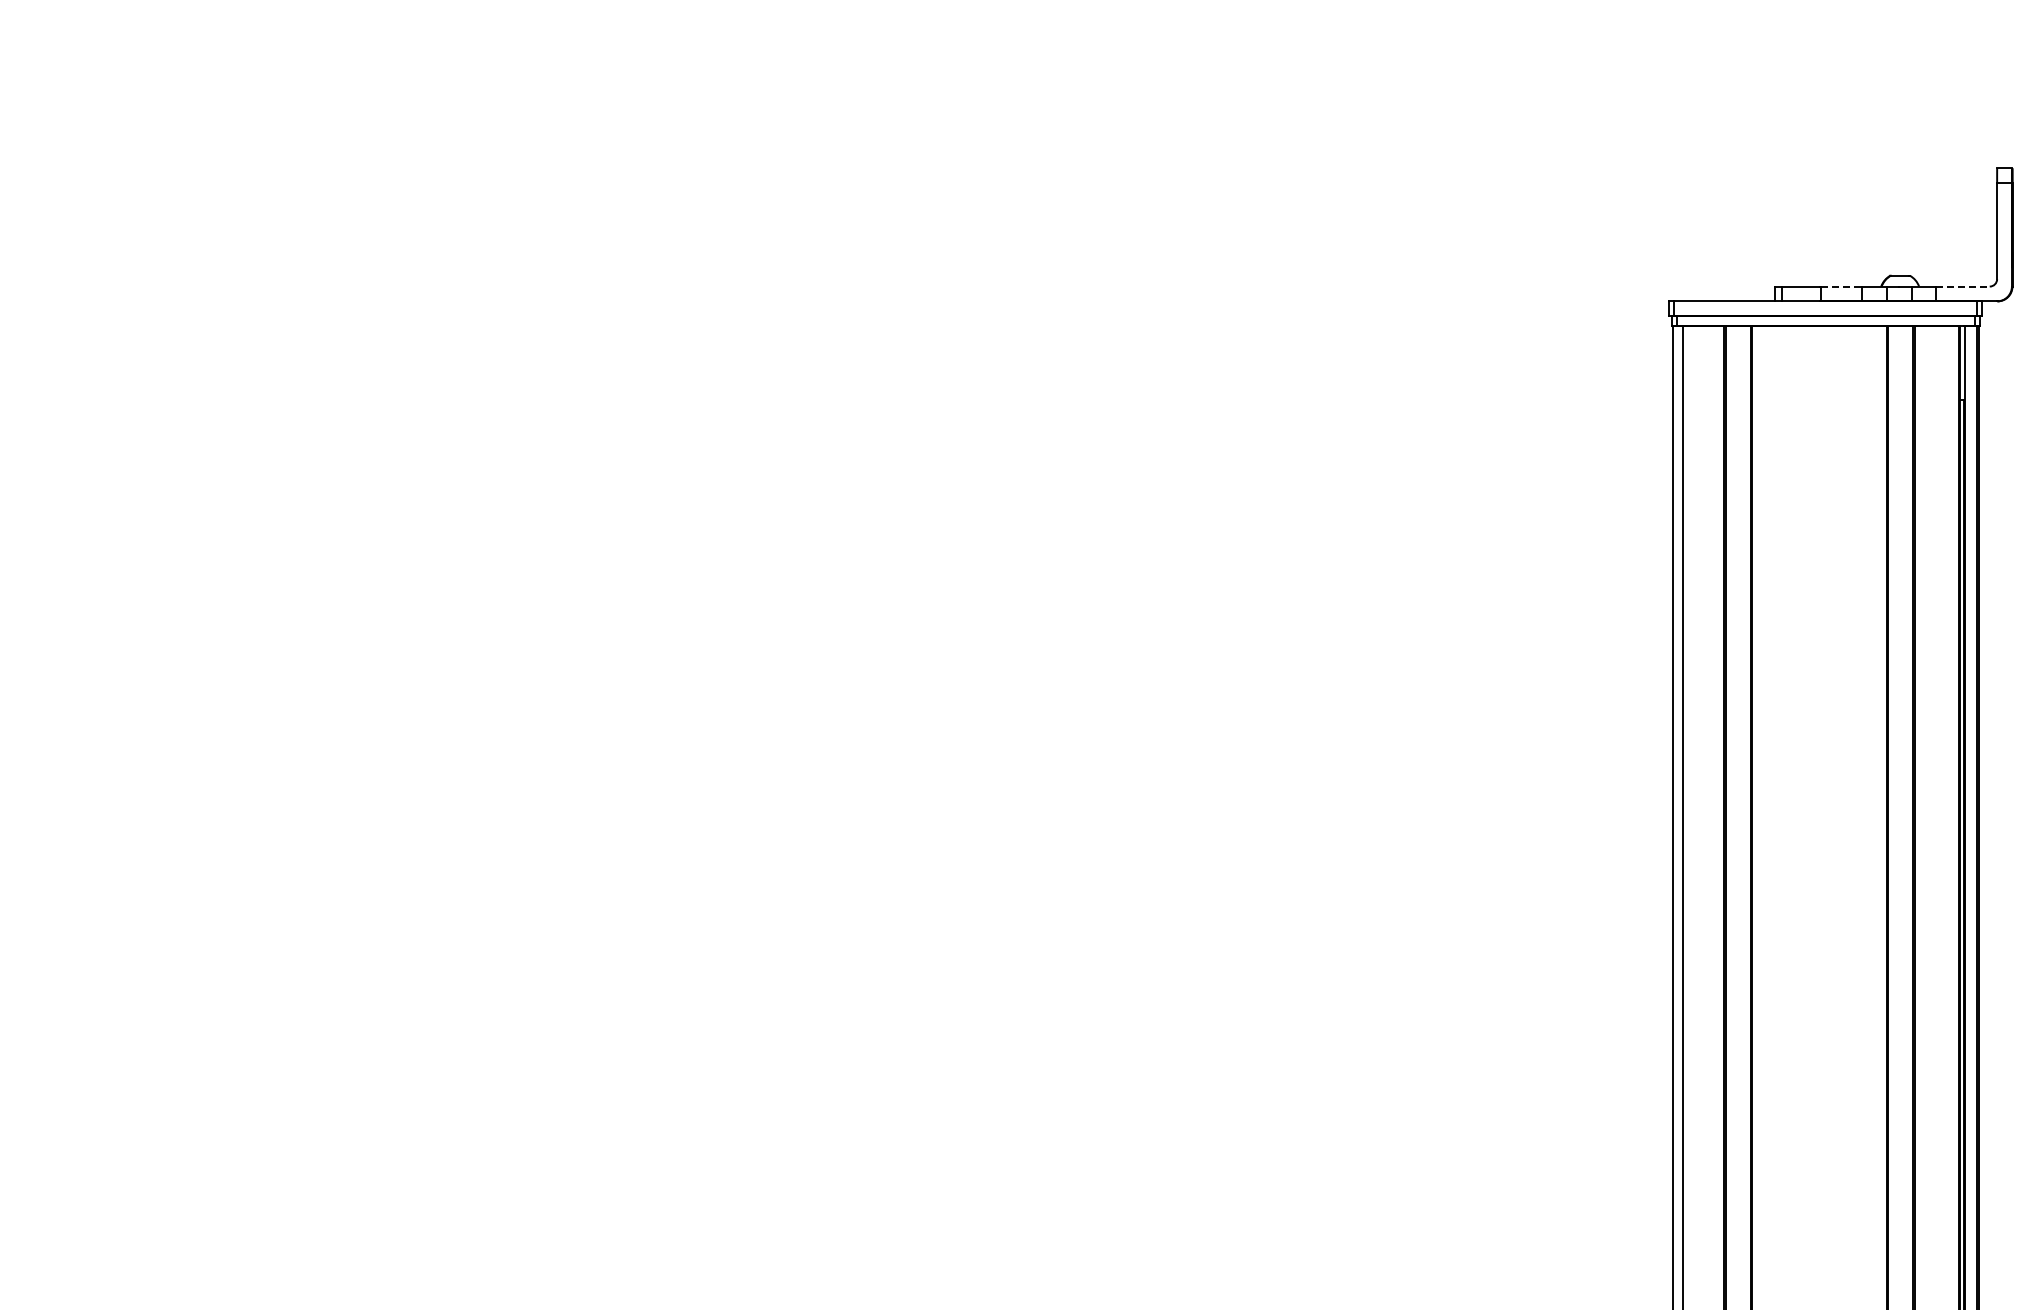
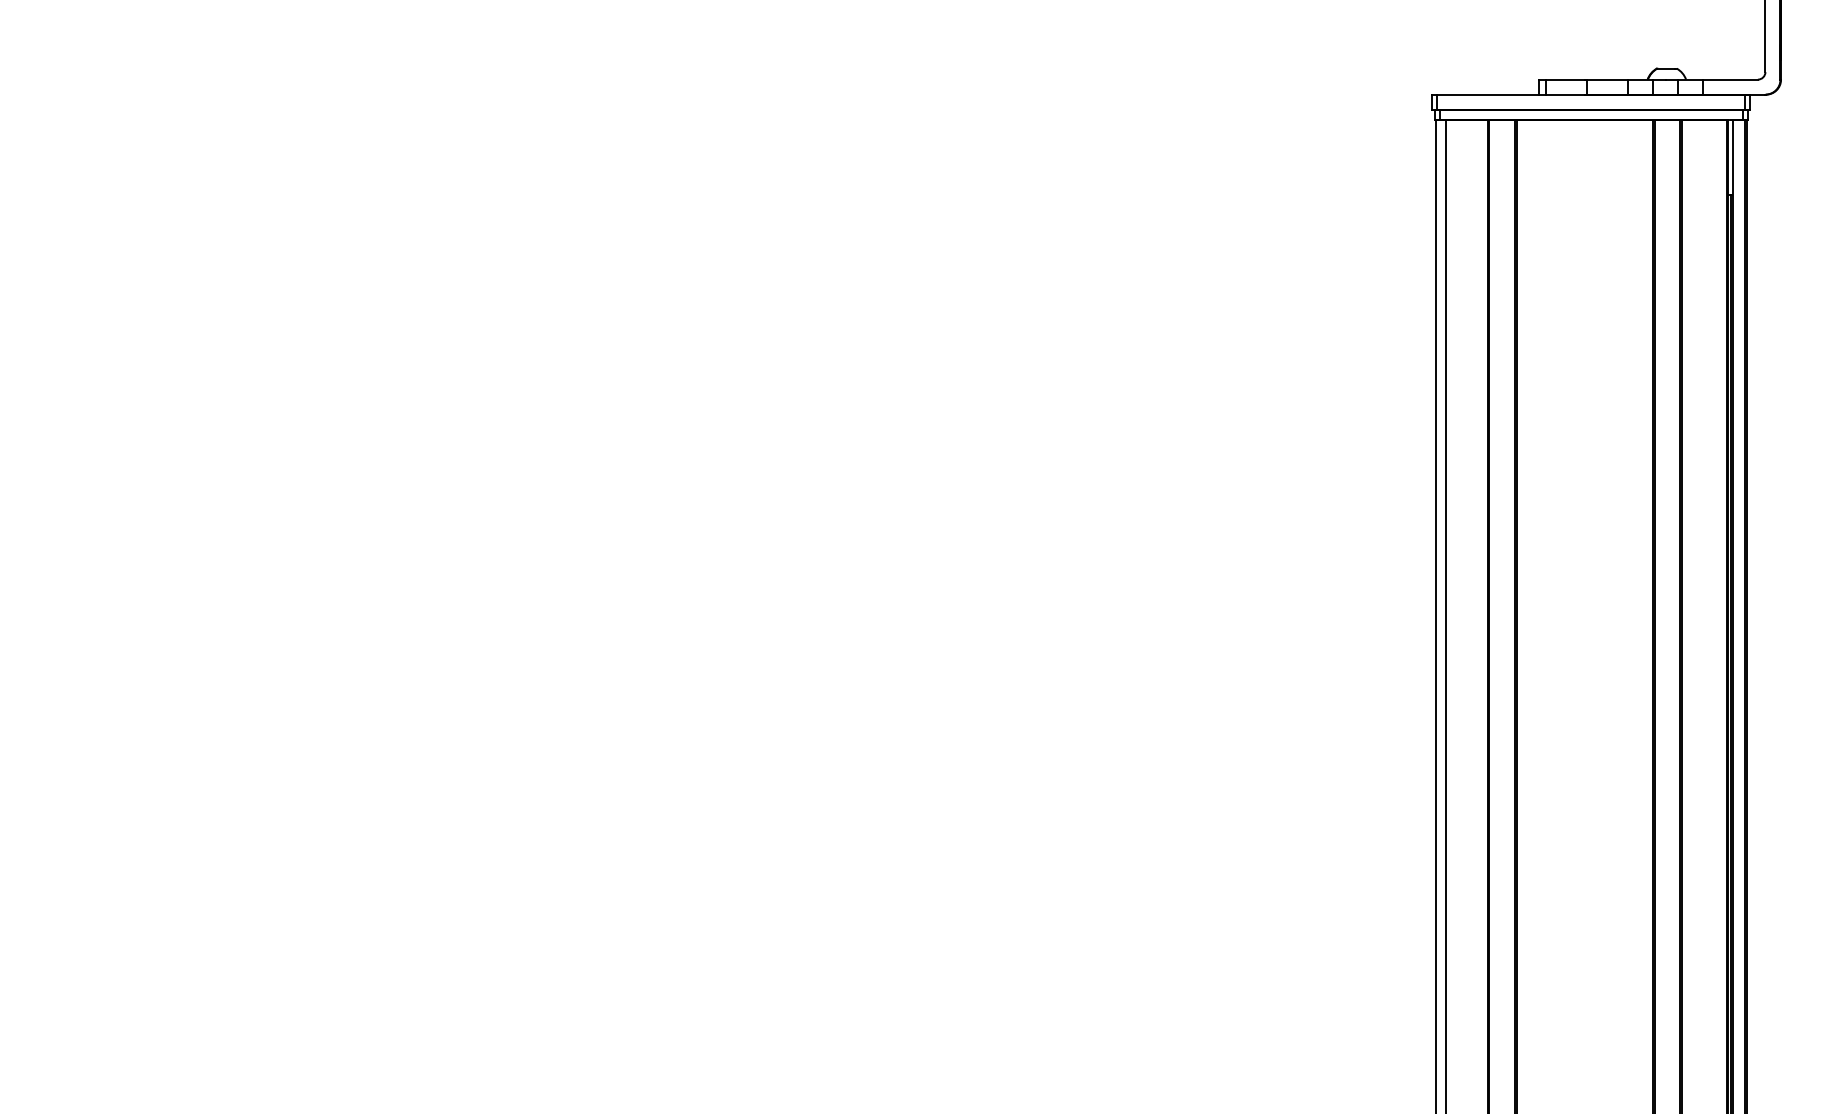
line: (1842, 286) -> (1608, 79), dashed -> solid
line: (1963, 286) -> (1731, 79), dashed -> solid

